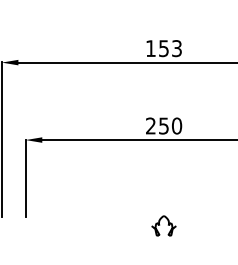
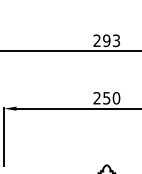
text: (157, 48) -> (102, 40), 153 -> 293

